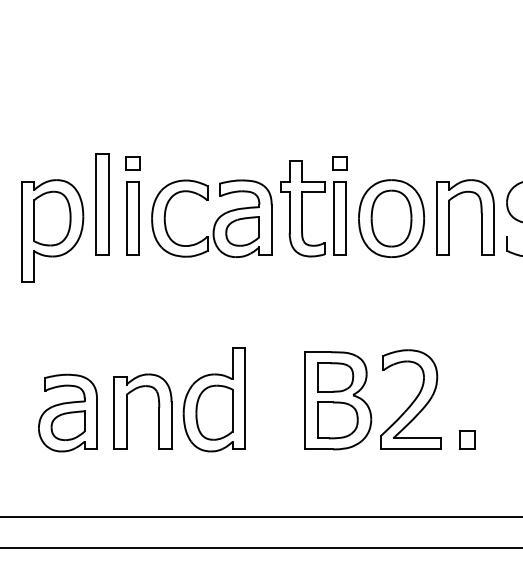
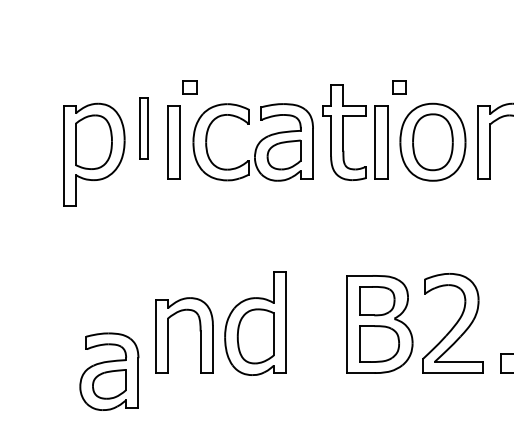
part: (132, 163) -> (189, 87), moved
part: (339, 163) -> (398, 87), moved
part: (102, 204) -> (143, 128), size x0.6
part: (67, 412) -> (108, 371), moved

